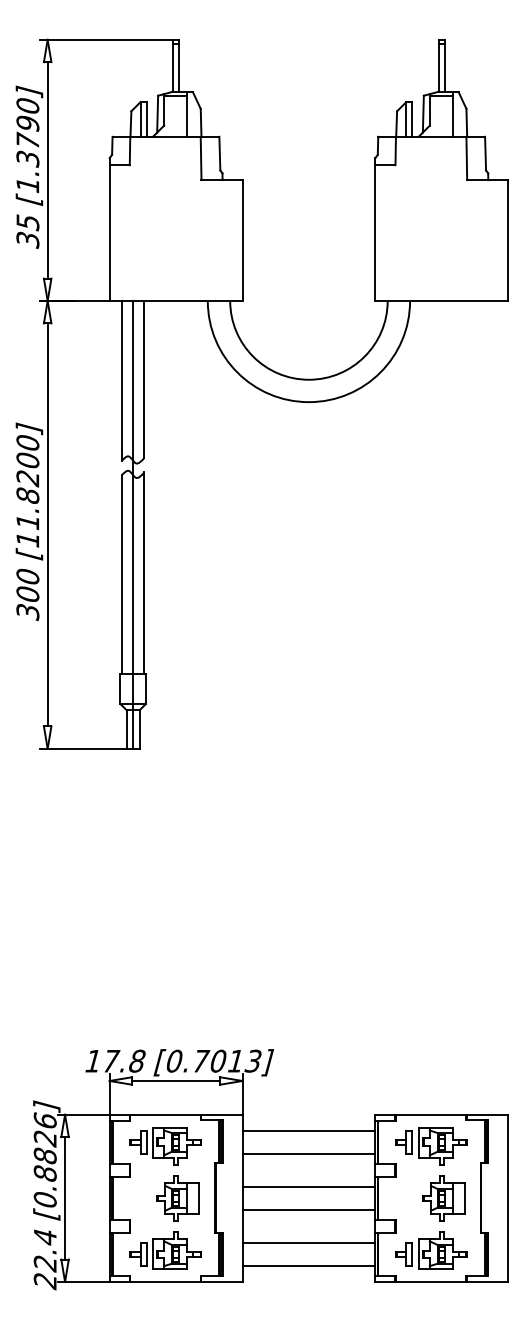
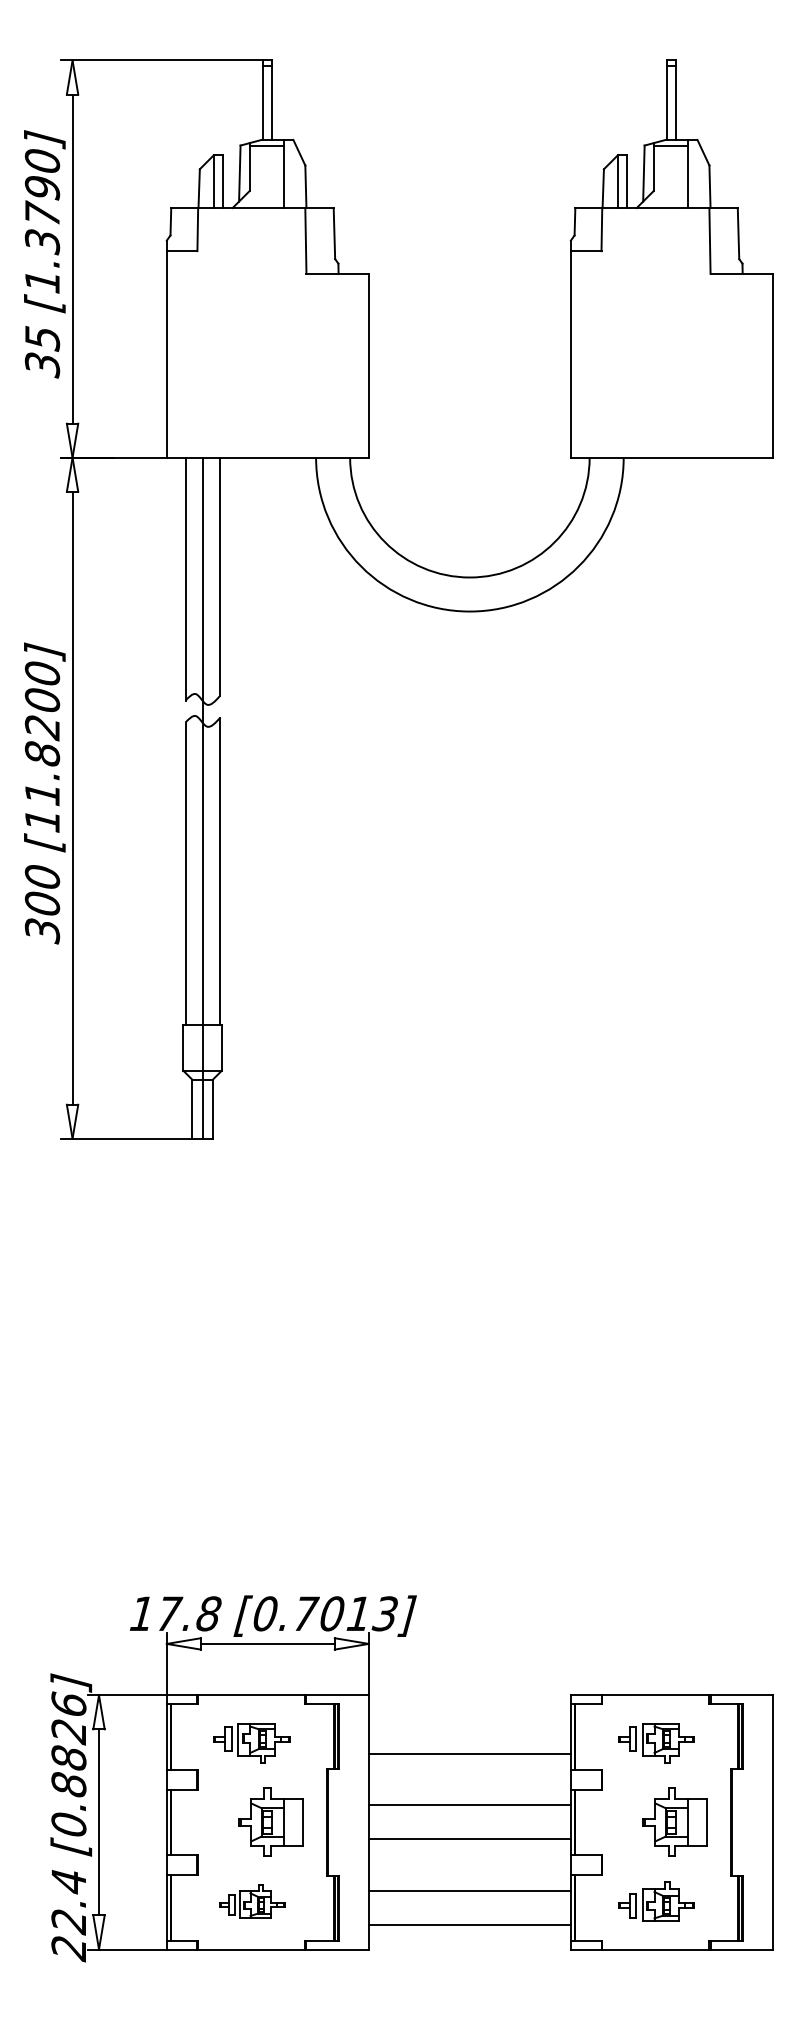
line: (308, 1131) -> (469, 1720), removed
part: (165, 1146) -> (251, 1743), size x0.7
part: (431, 1146) -> (656, 1743), size x0.7
part: (165, 1250) -> (251, 1901), size x0.6
part: (431, 1250) -> (656, 1901), size x0.7

